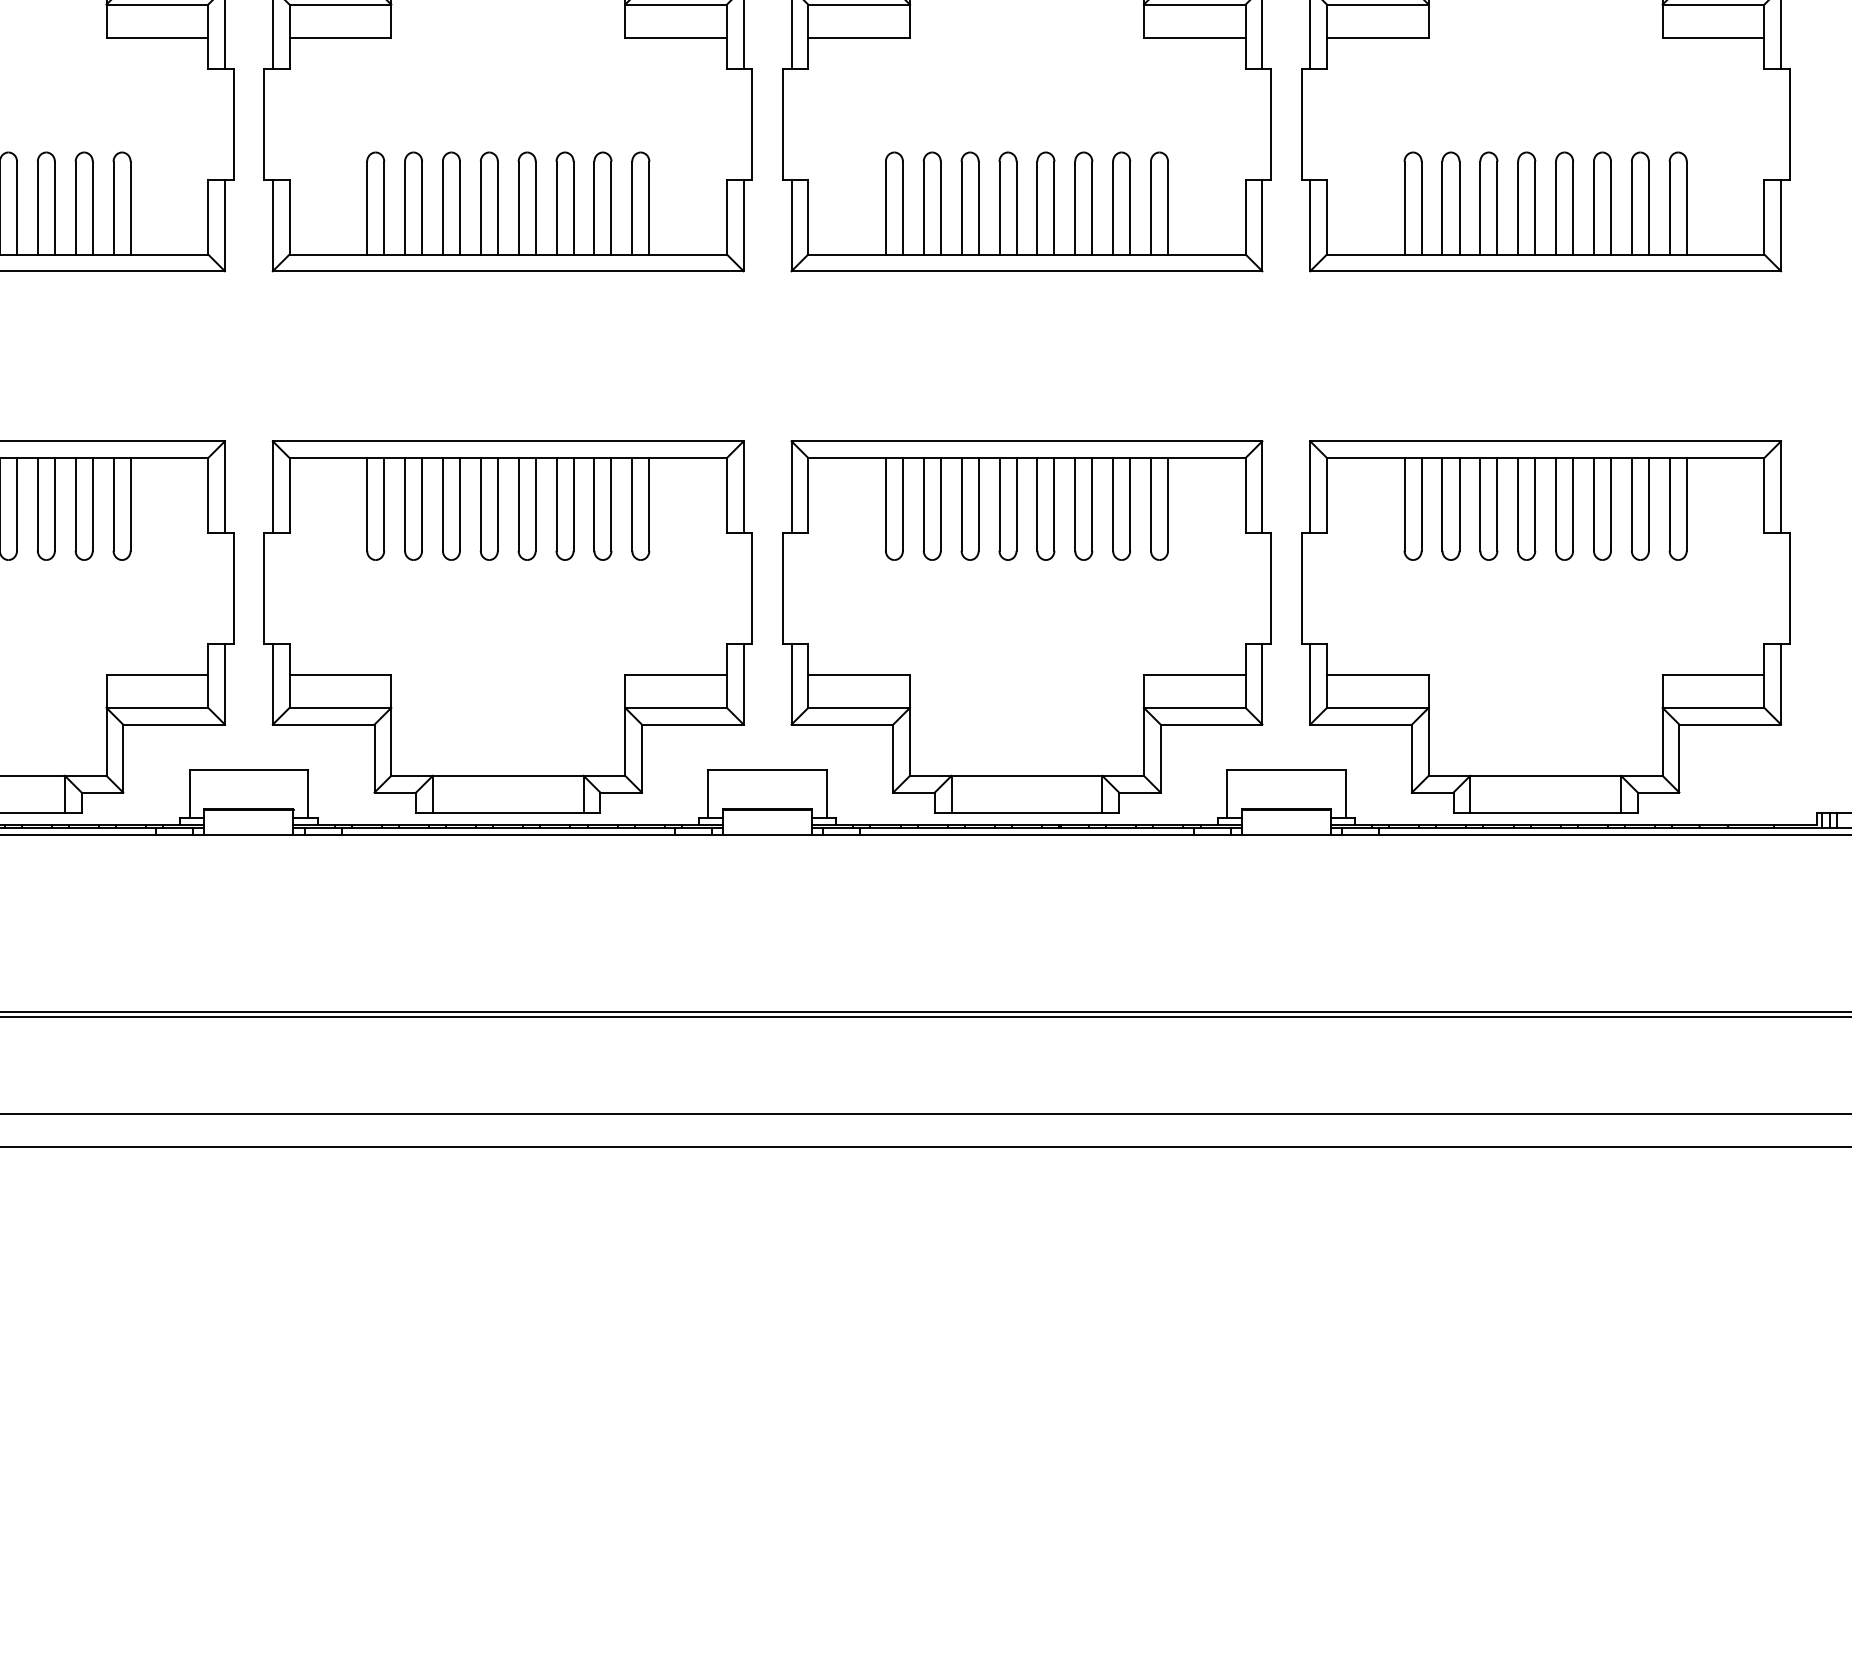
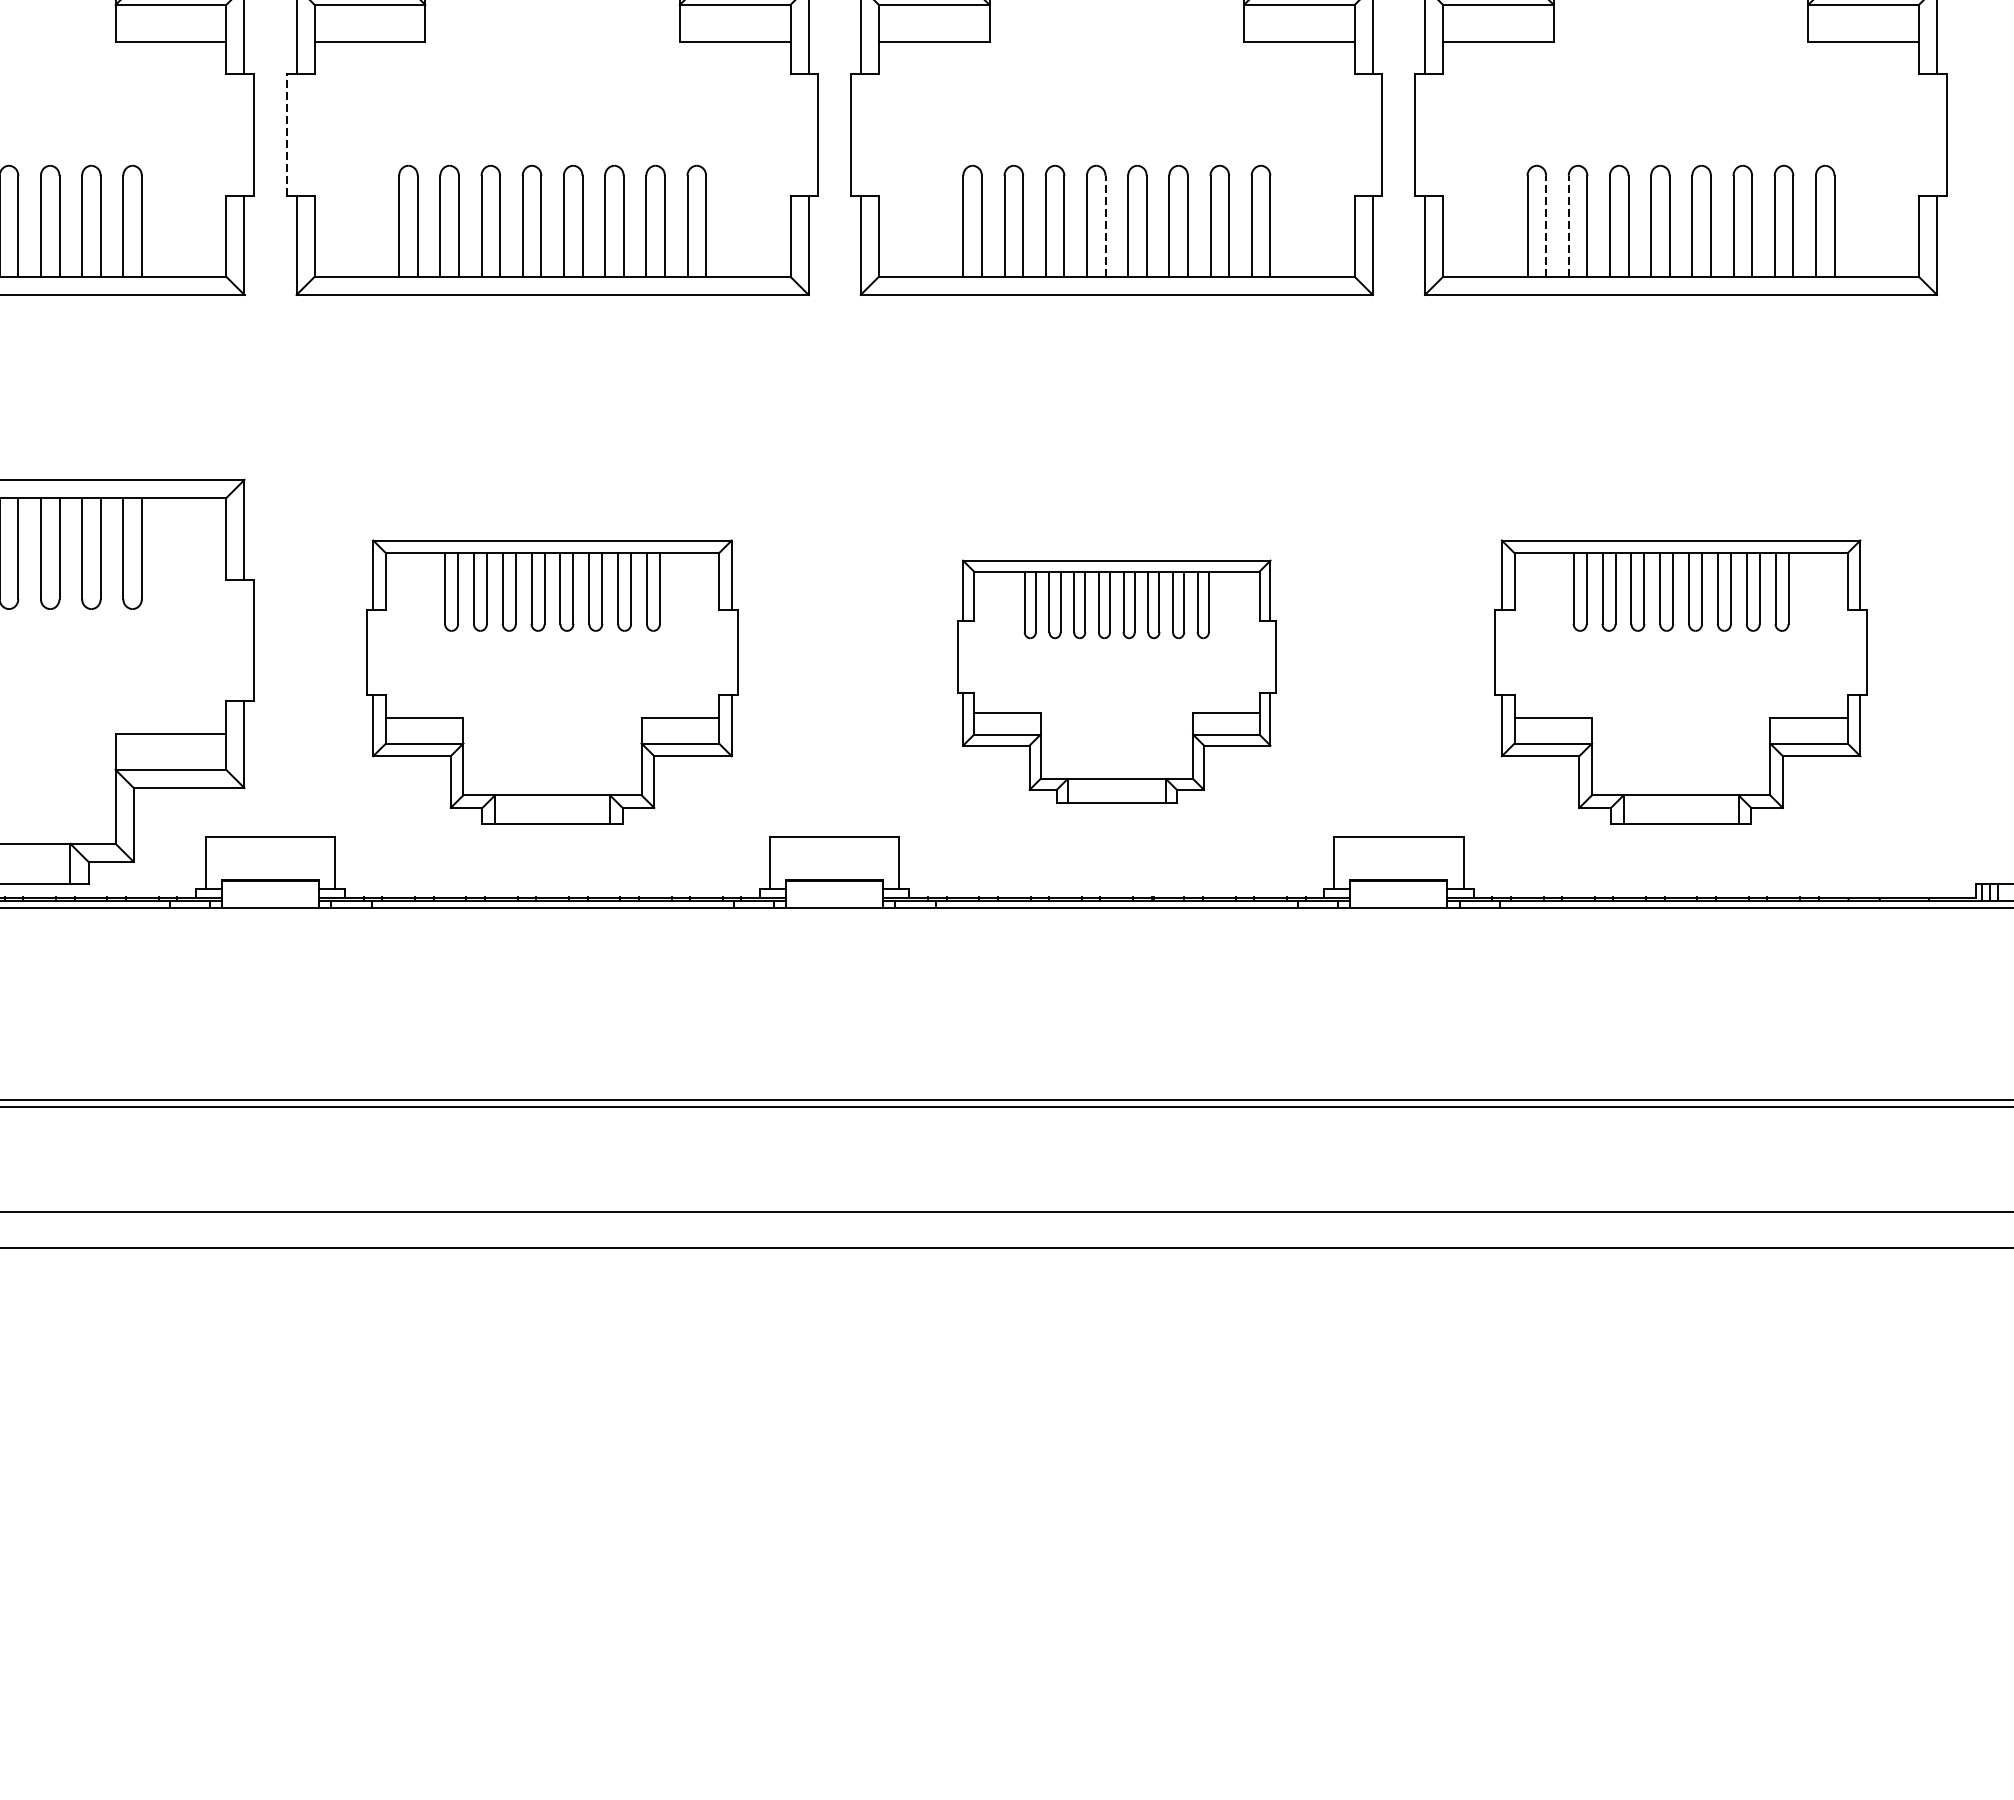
line: (264, 124) -> (287, 135), solid -> dashed
line: (1016, 207) -> (1105, 225), solid -> dashed
line: (1421, 207) -> (1545, 225), solid -> dashed
line: (1442, 207) -> (1568, 225), solid -> dashed
part: (507, 626) -> (551, 681), size x0.7
part: (1026, 626) -> (1116, 681), size x0.6
part: (1545, 626) -> (1680, 681), size x0.7

